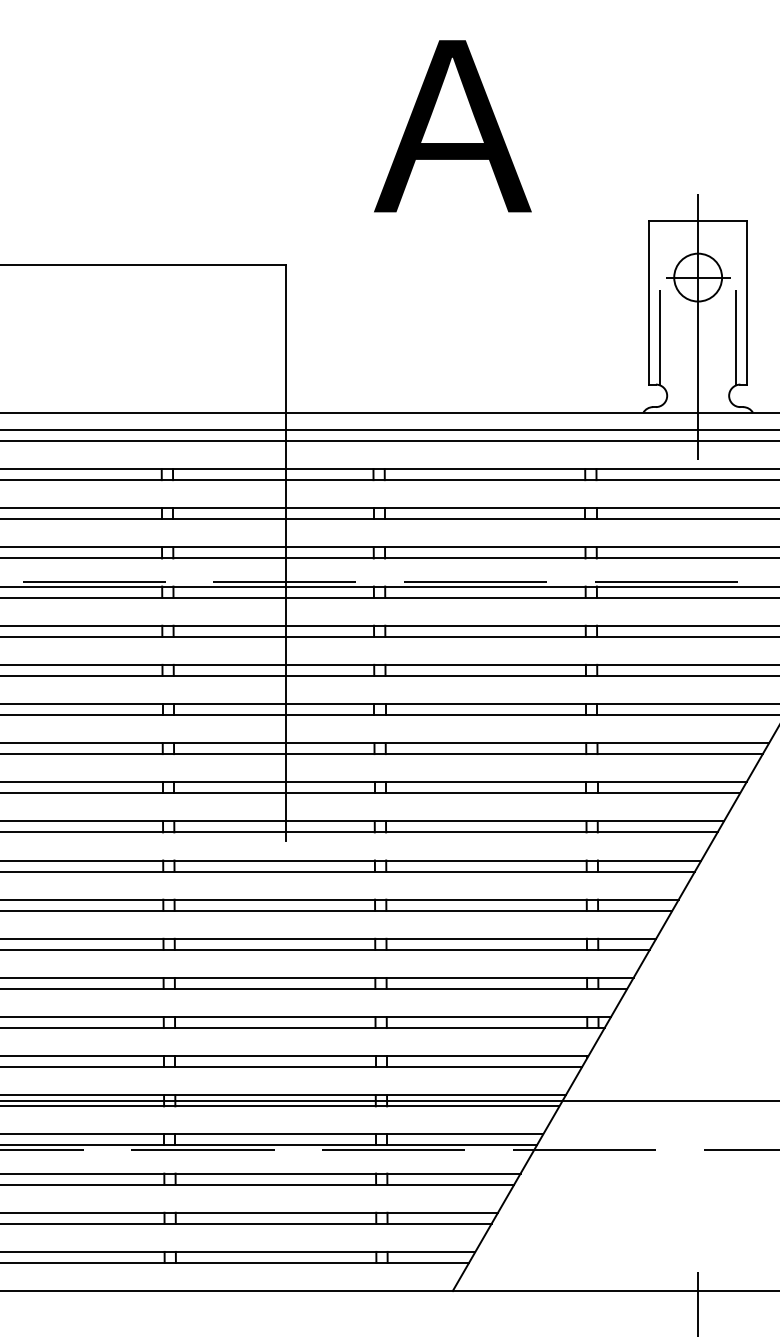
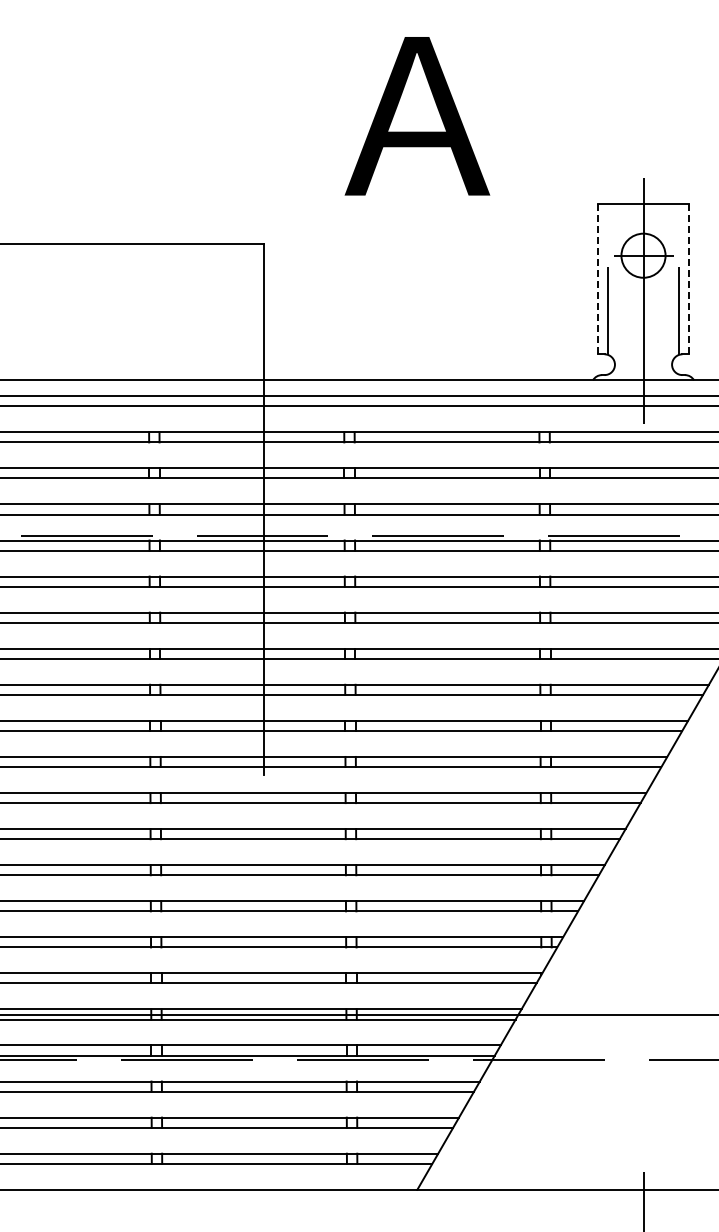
line: (649, 302) -> (598, 278), solid -> dashed
line: (746, 302) -> (688, 278), solid -> dashed

